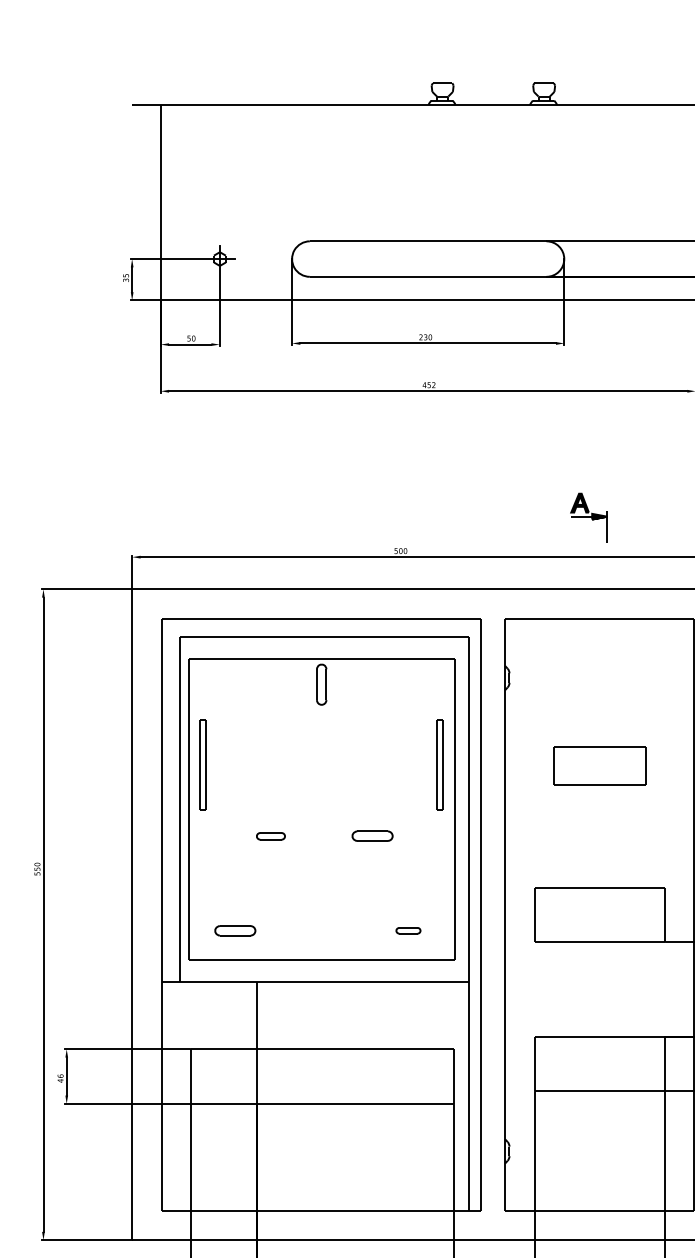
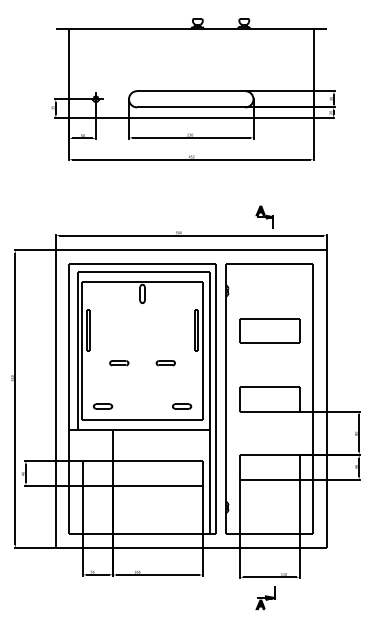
part: (599, 764) -> (269, 330), size x1.43
part: (271, 836) -> (119, 363), size x1.43
part: (409, 930) -> (182, 406), size x1.67

